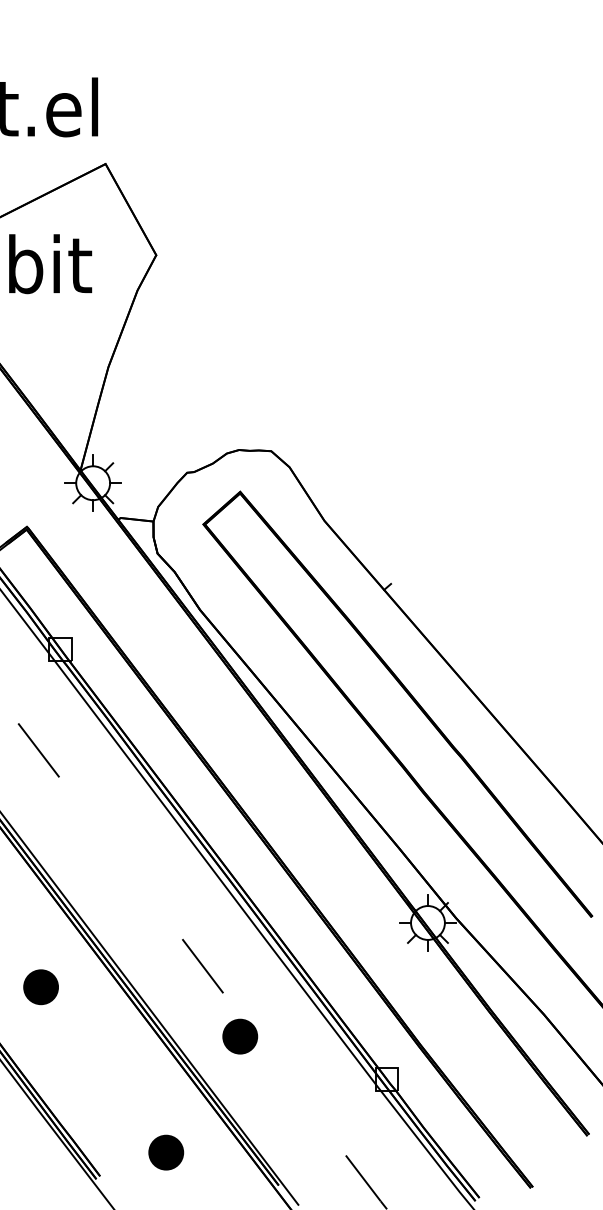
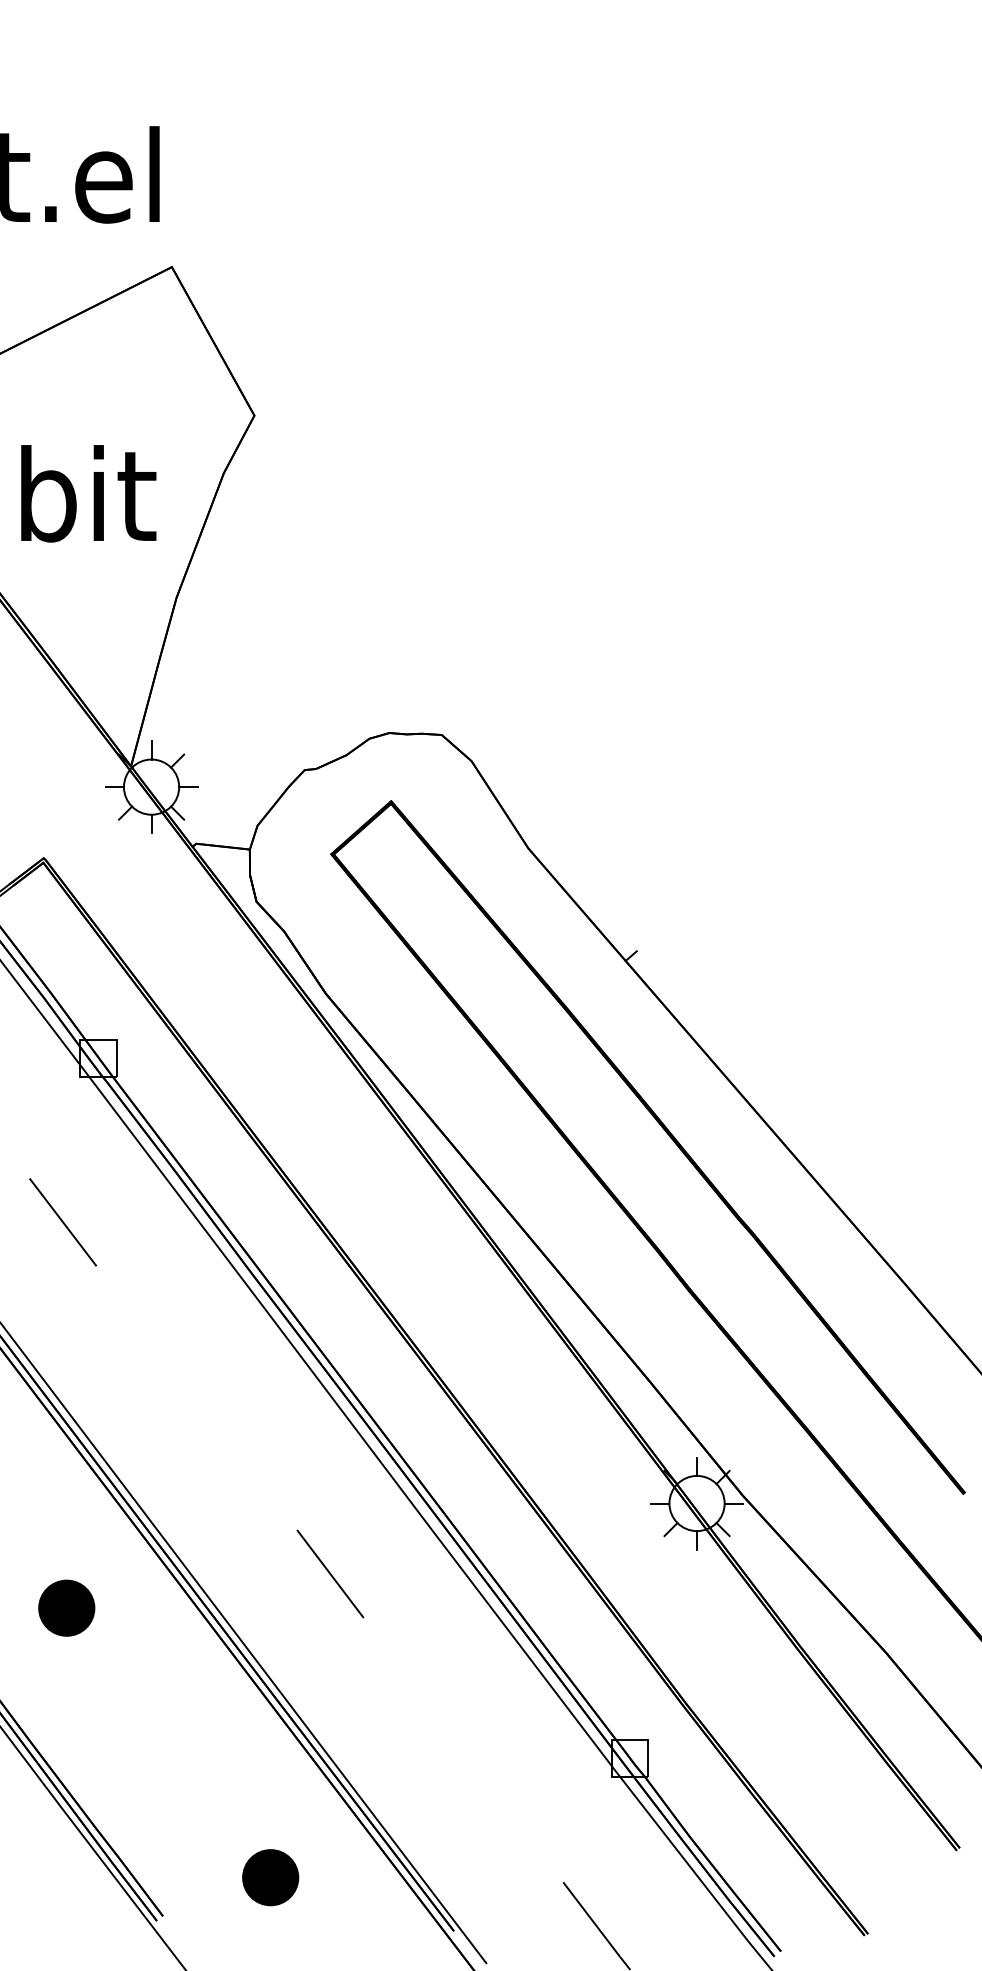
text: (50, 264) -> (88, 494), moved
part: (240, 1036) -> (391, 1688), removed

